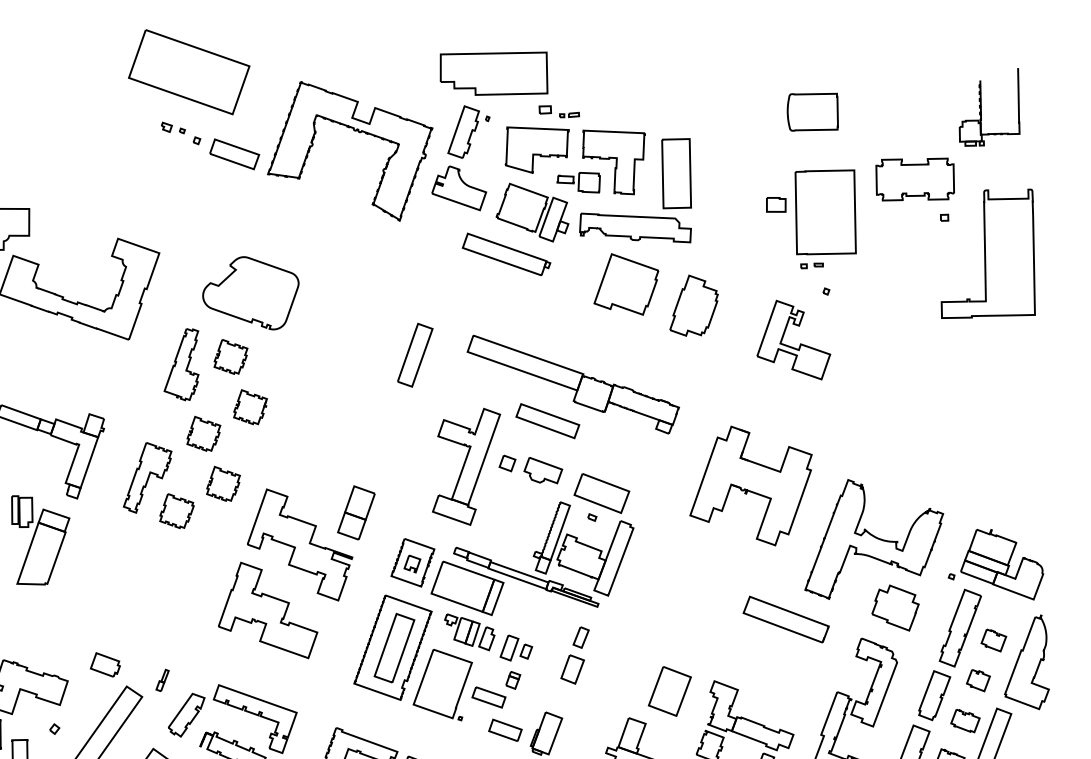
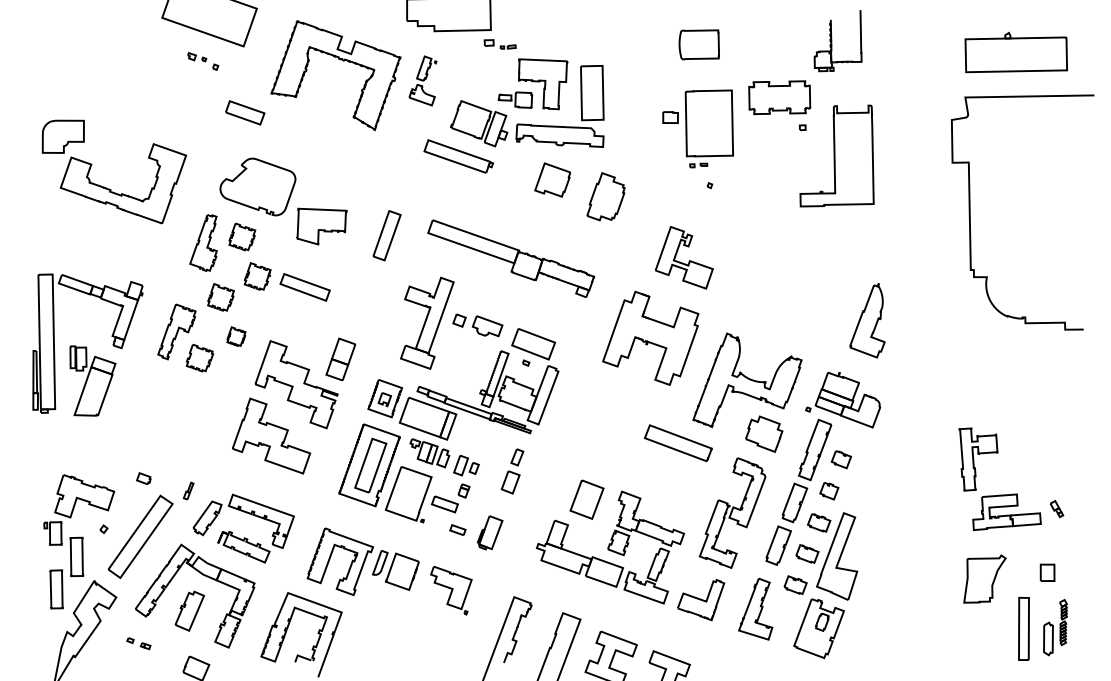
part: (536, 150) -> (321, 226), moved
part: (234, 153) -> (245, 112), moved
part: (460, 157) -> (422, 80), size x0.6
part: (625, 283) -> (552, 179), size x0.7
part: (794, 339) -> (684, 257), moved
part: (546, 421) -> (304, 287), moved
part: (223, 483) -> (236, 336), size x0.7
part: (1027, 661) -> (867, 320), moved
part: (105, 664) -> (143, 478), size x0.6
part: (504, 729) -> (457, 529), size x0.6

